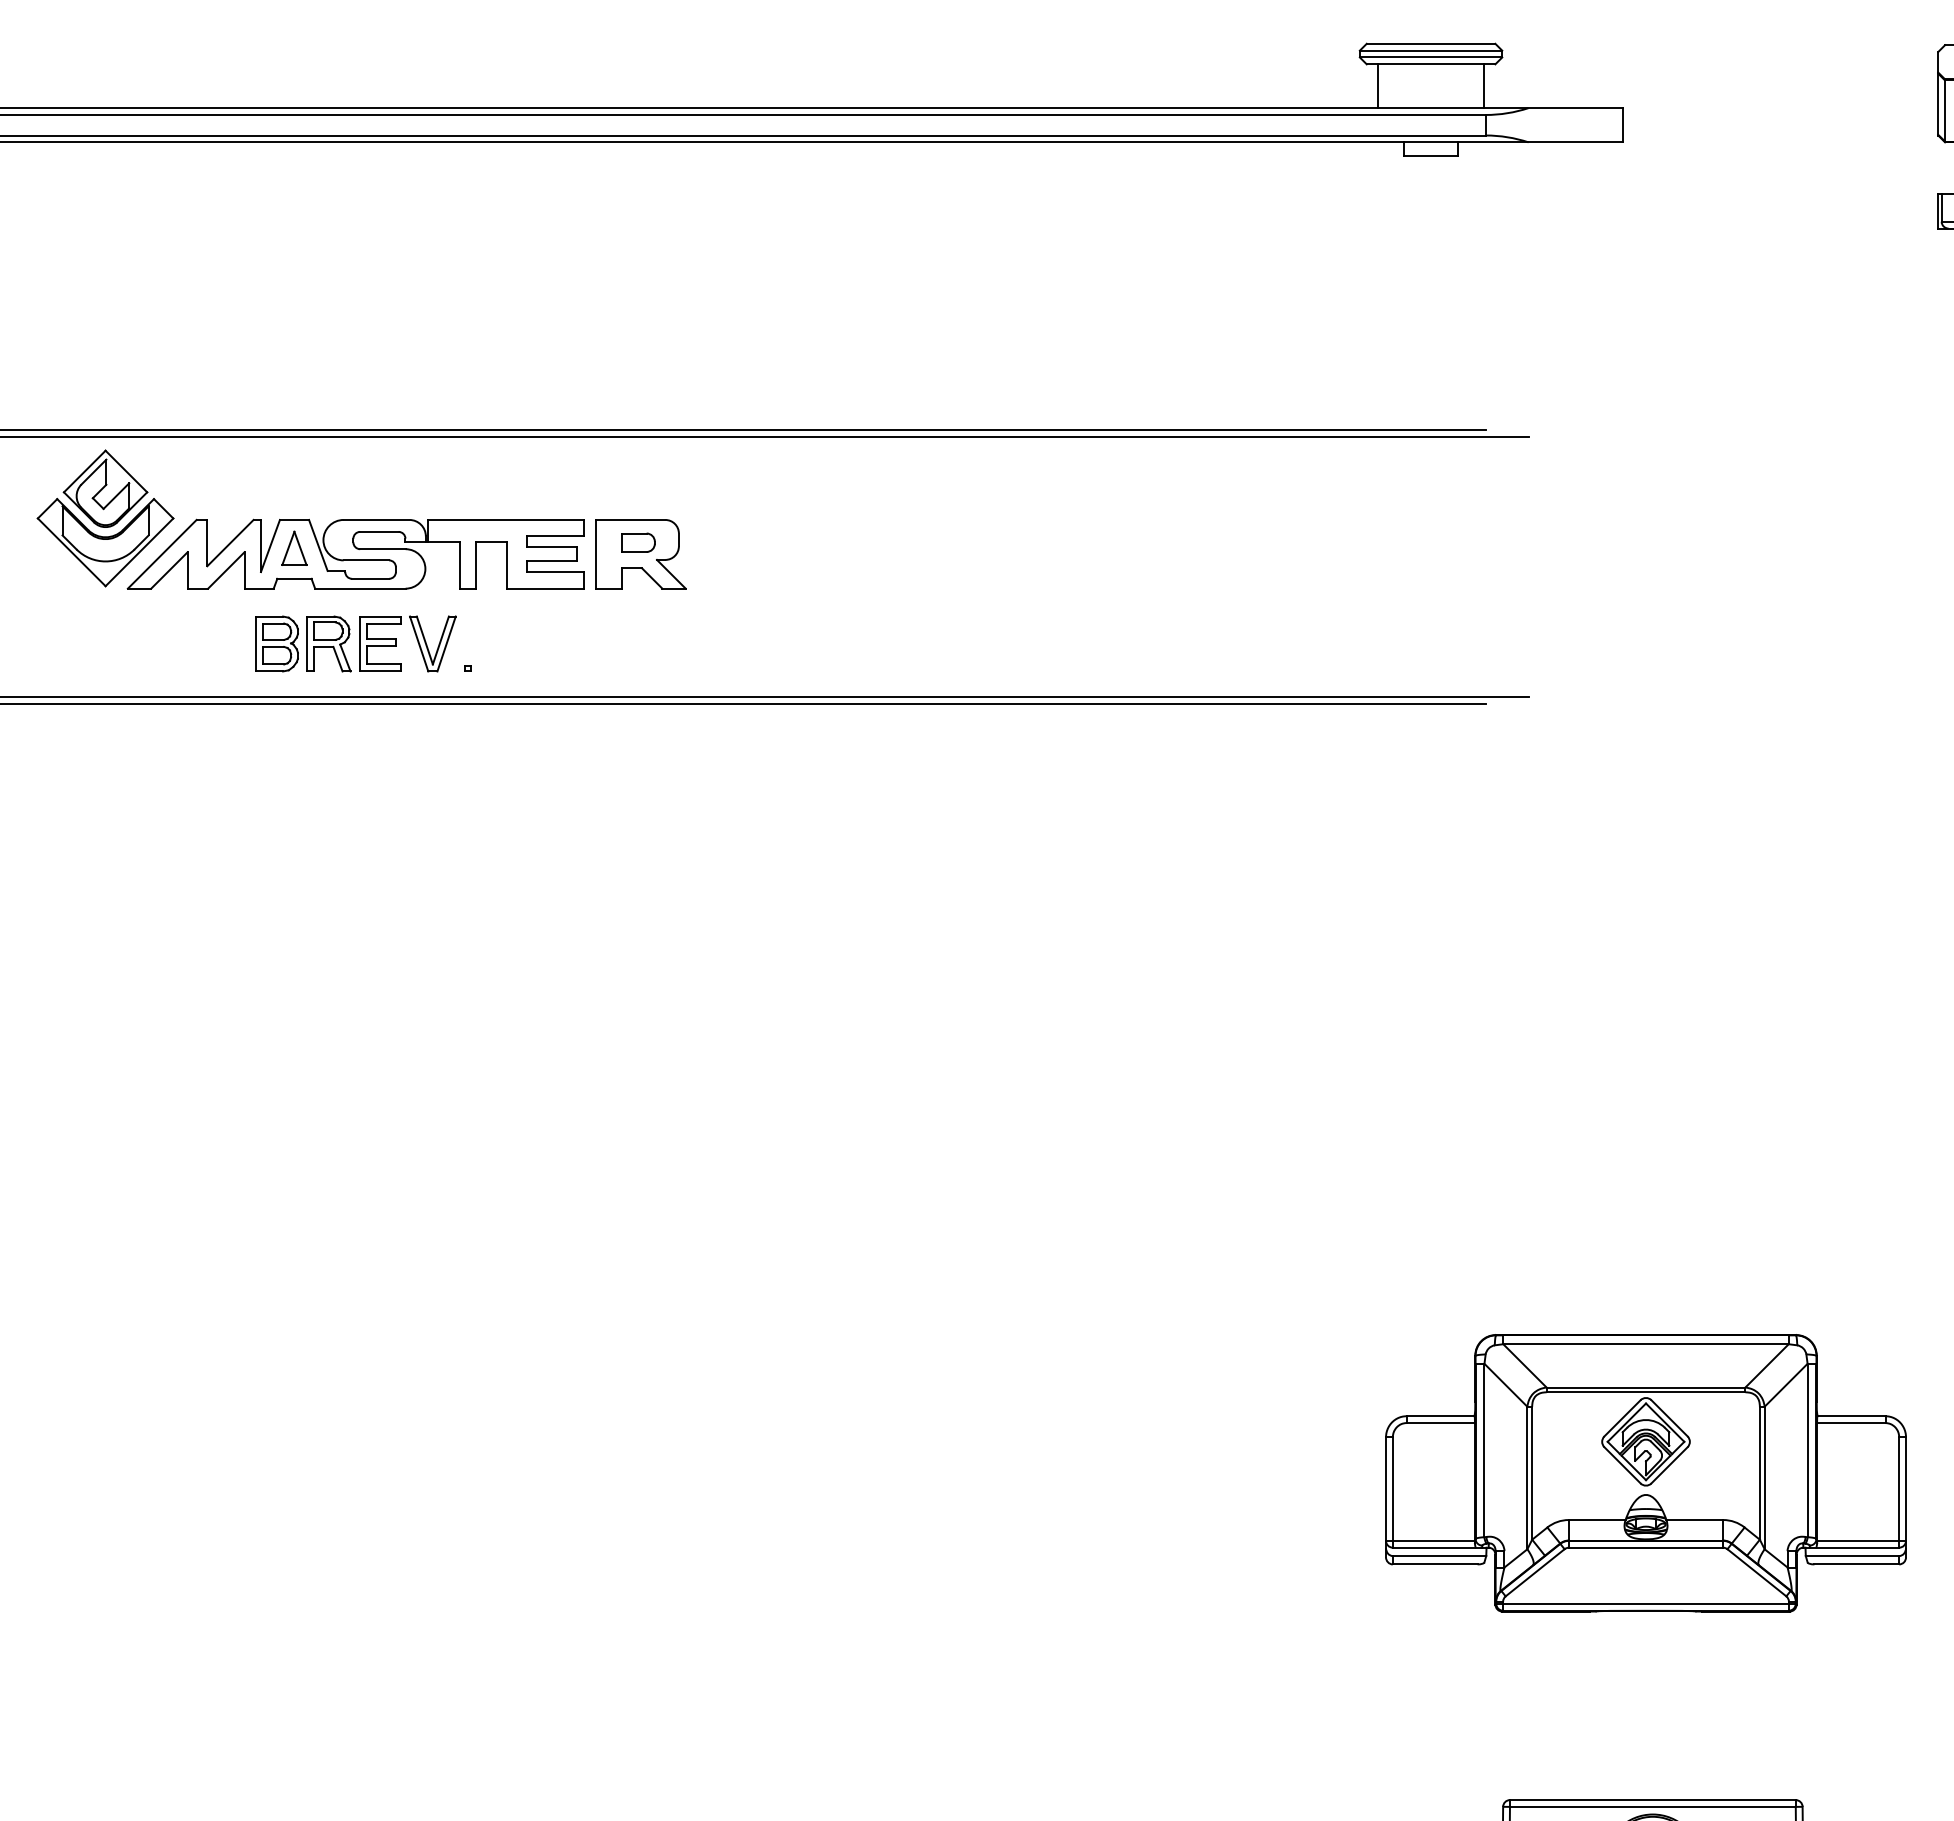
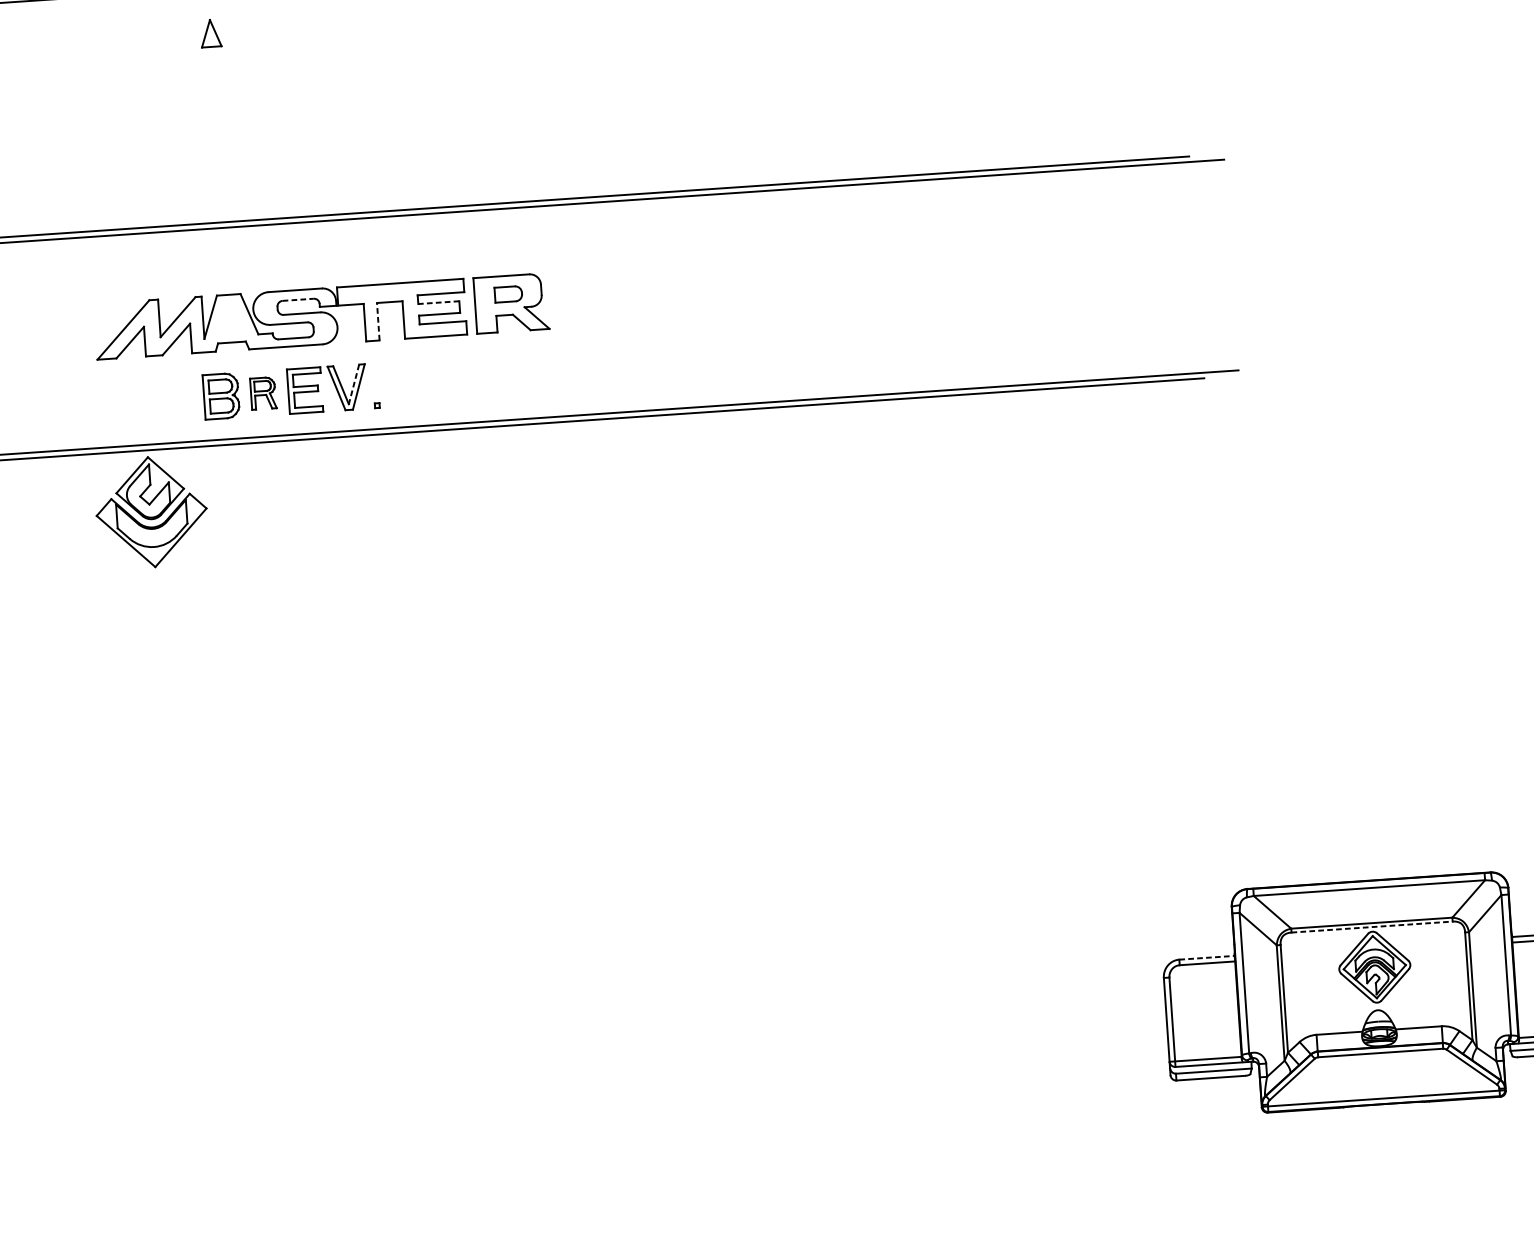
part: (105, 518) -> (151, 512), moved
line: (379, 531) -> (298, 299), solid -> dashed
part: (294, 547) -> (210, 32), moved
line: (551, 547) -> (438, 302), solid -> dashed
line: (475, 565) -> (377, 321), solid -> dashed
line: (440, 640) -> (353, 384), solid -> dashed
part: (328, 643) -> (263, 393), size x0.7
line: (1646, 1392) -> (1372, 927), solid -> dashed
line: (1441, 1416) -> (1207, 957), solid -> dashed

